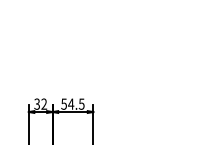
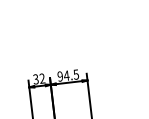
text: (63, 103) -> (59, 75), 54.5 -> 94.5

